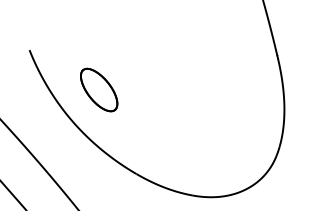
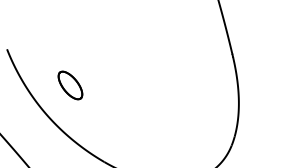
part: (99, 89) -> (70, 85), size x0.71

